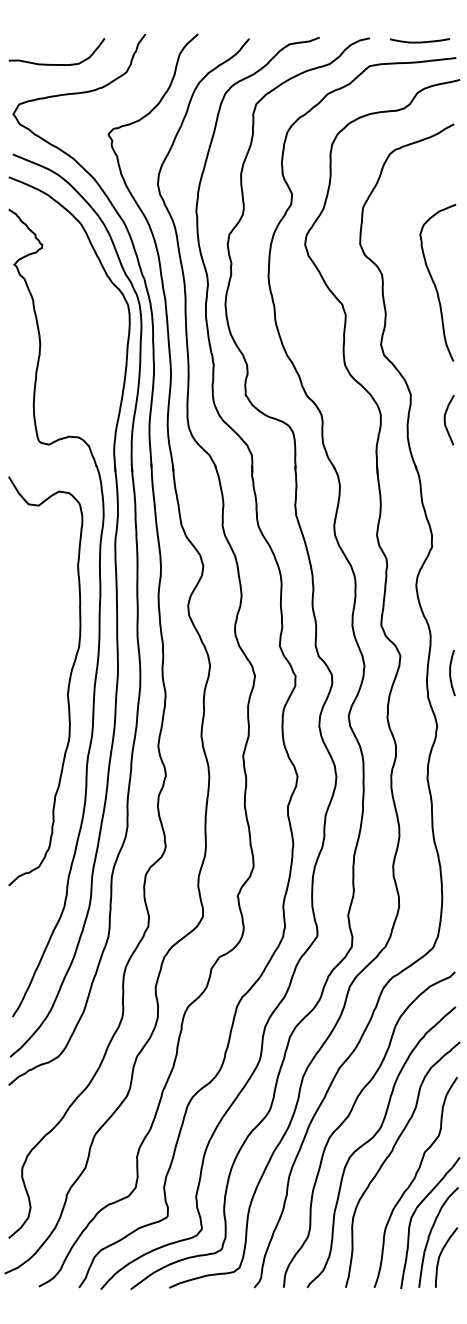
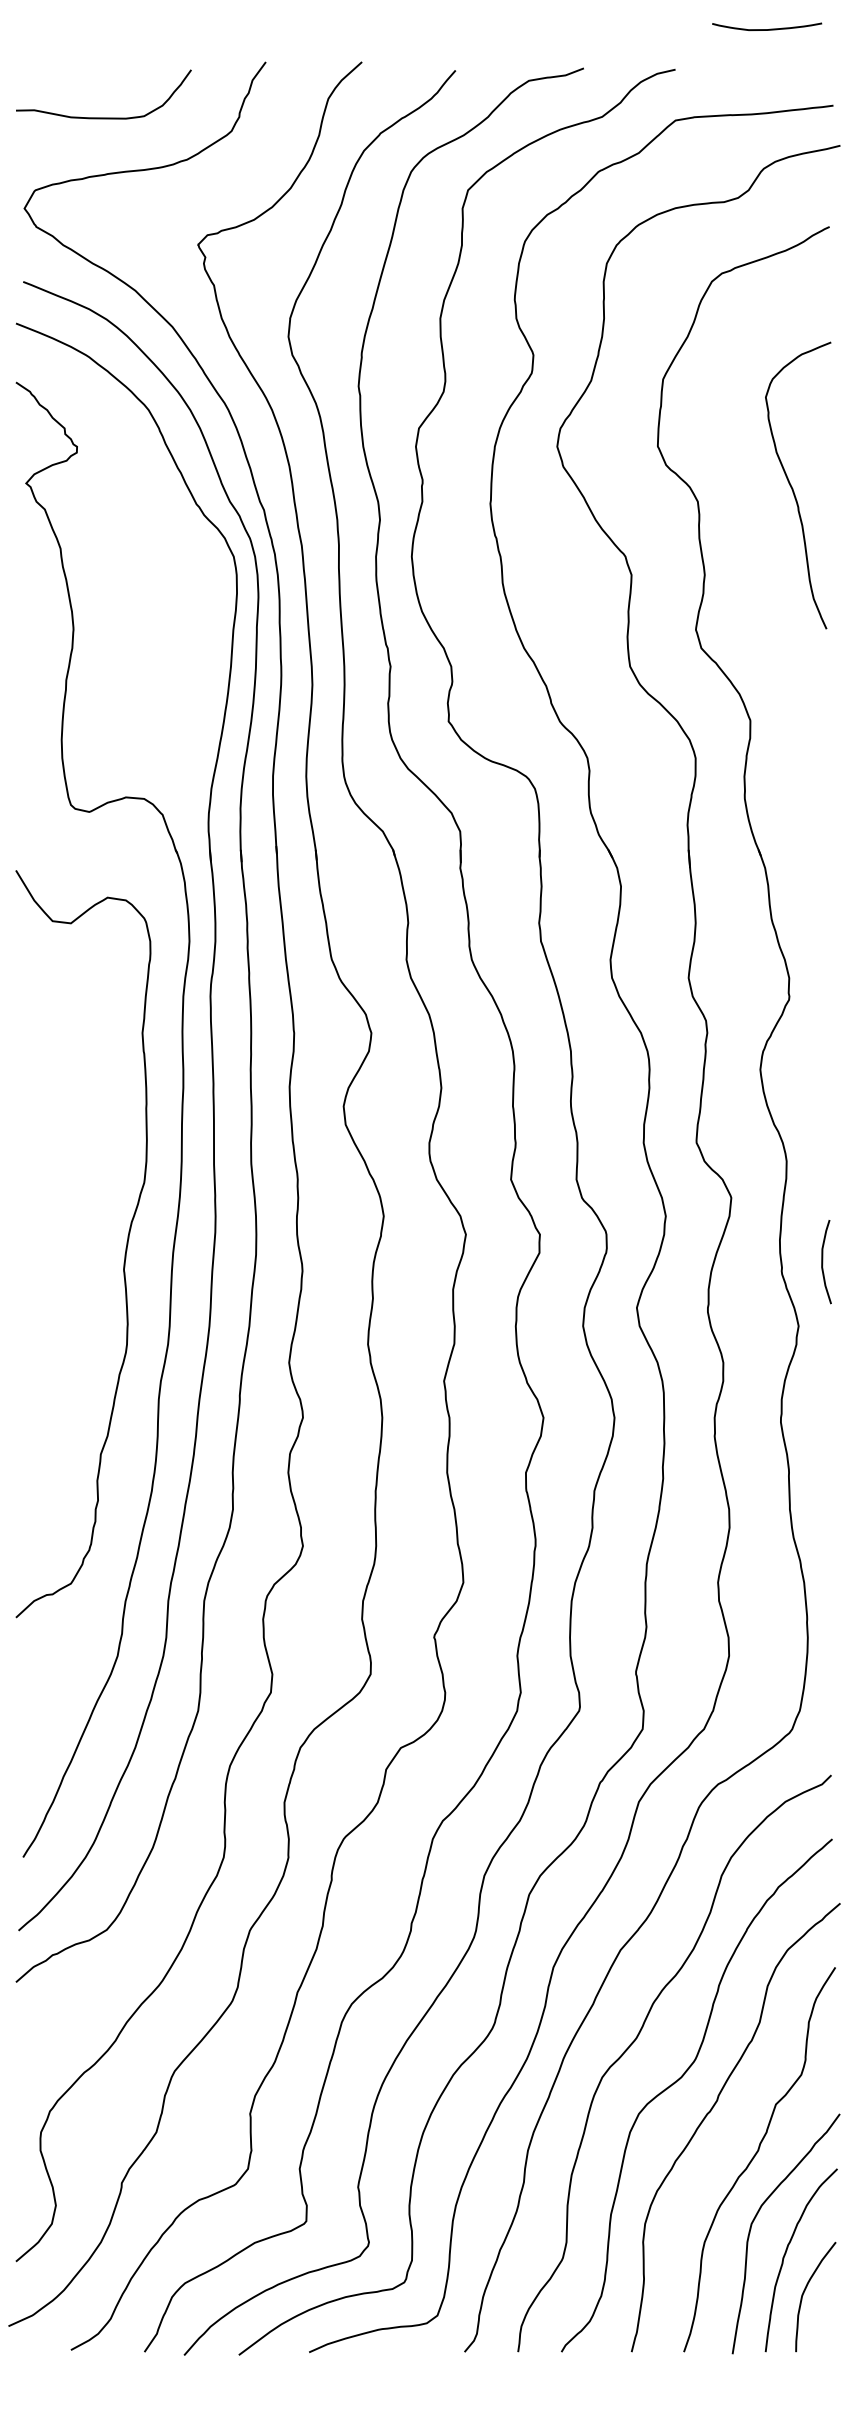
curve: (419, 41) -> (766, 28), moved
curve: (435, 283) -> (793, 486), moved
curve: (445, 420) -> (813, 767), removed
curve: (451, 671) -> (824, 1259), moved

